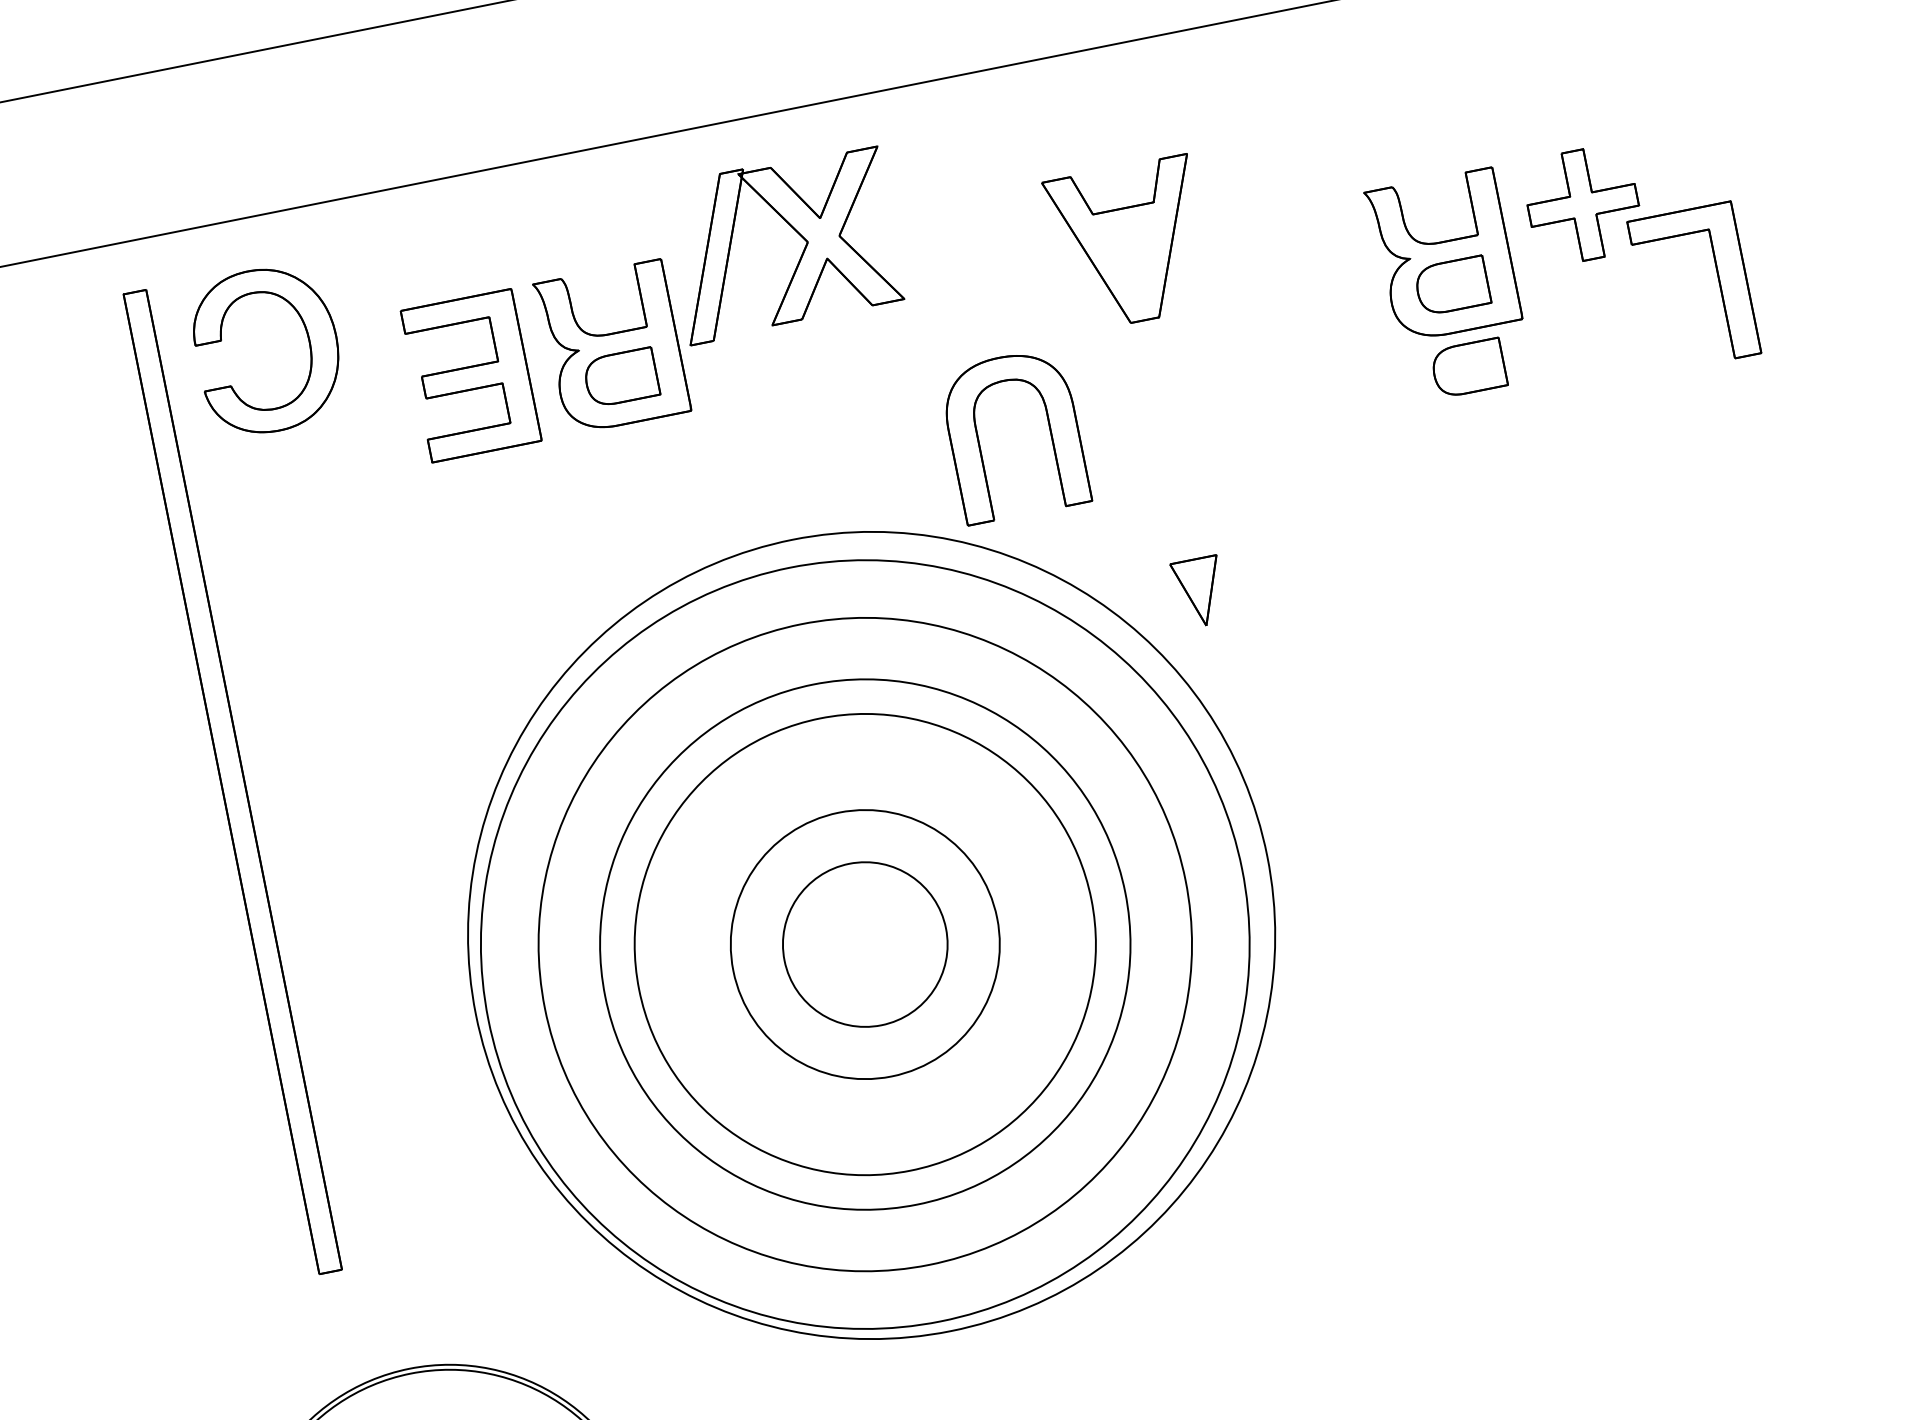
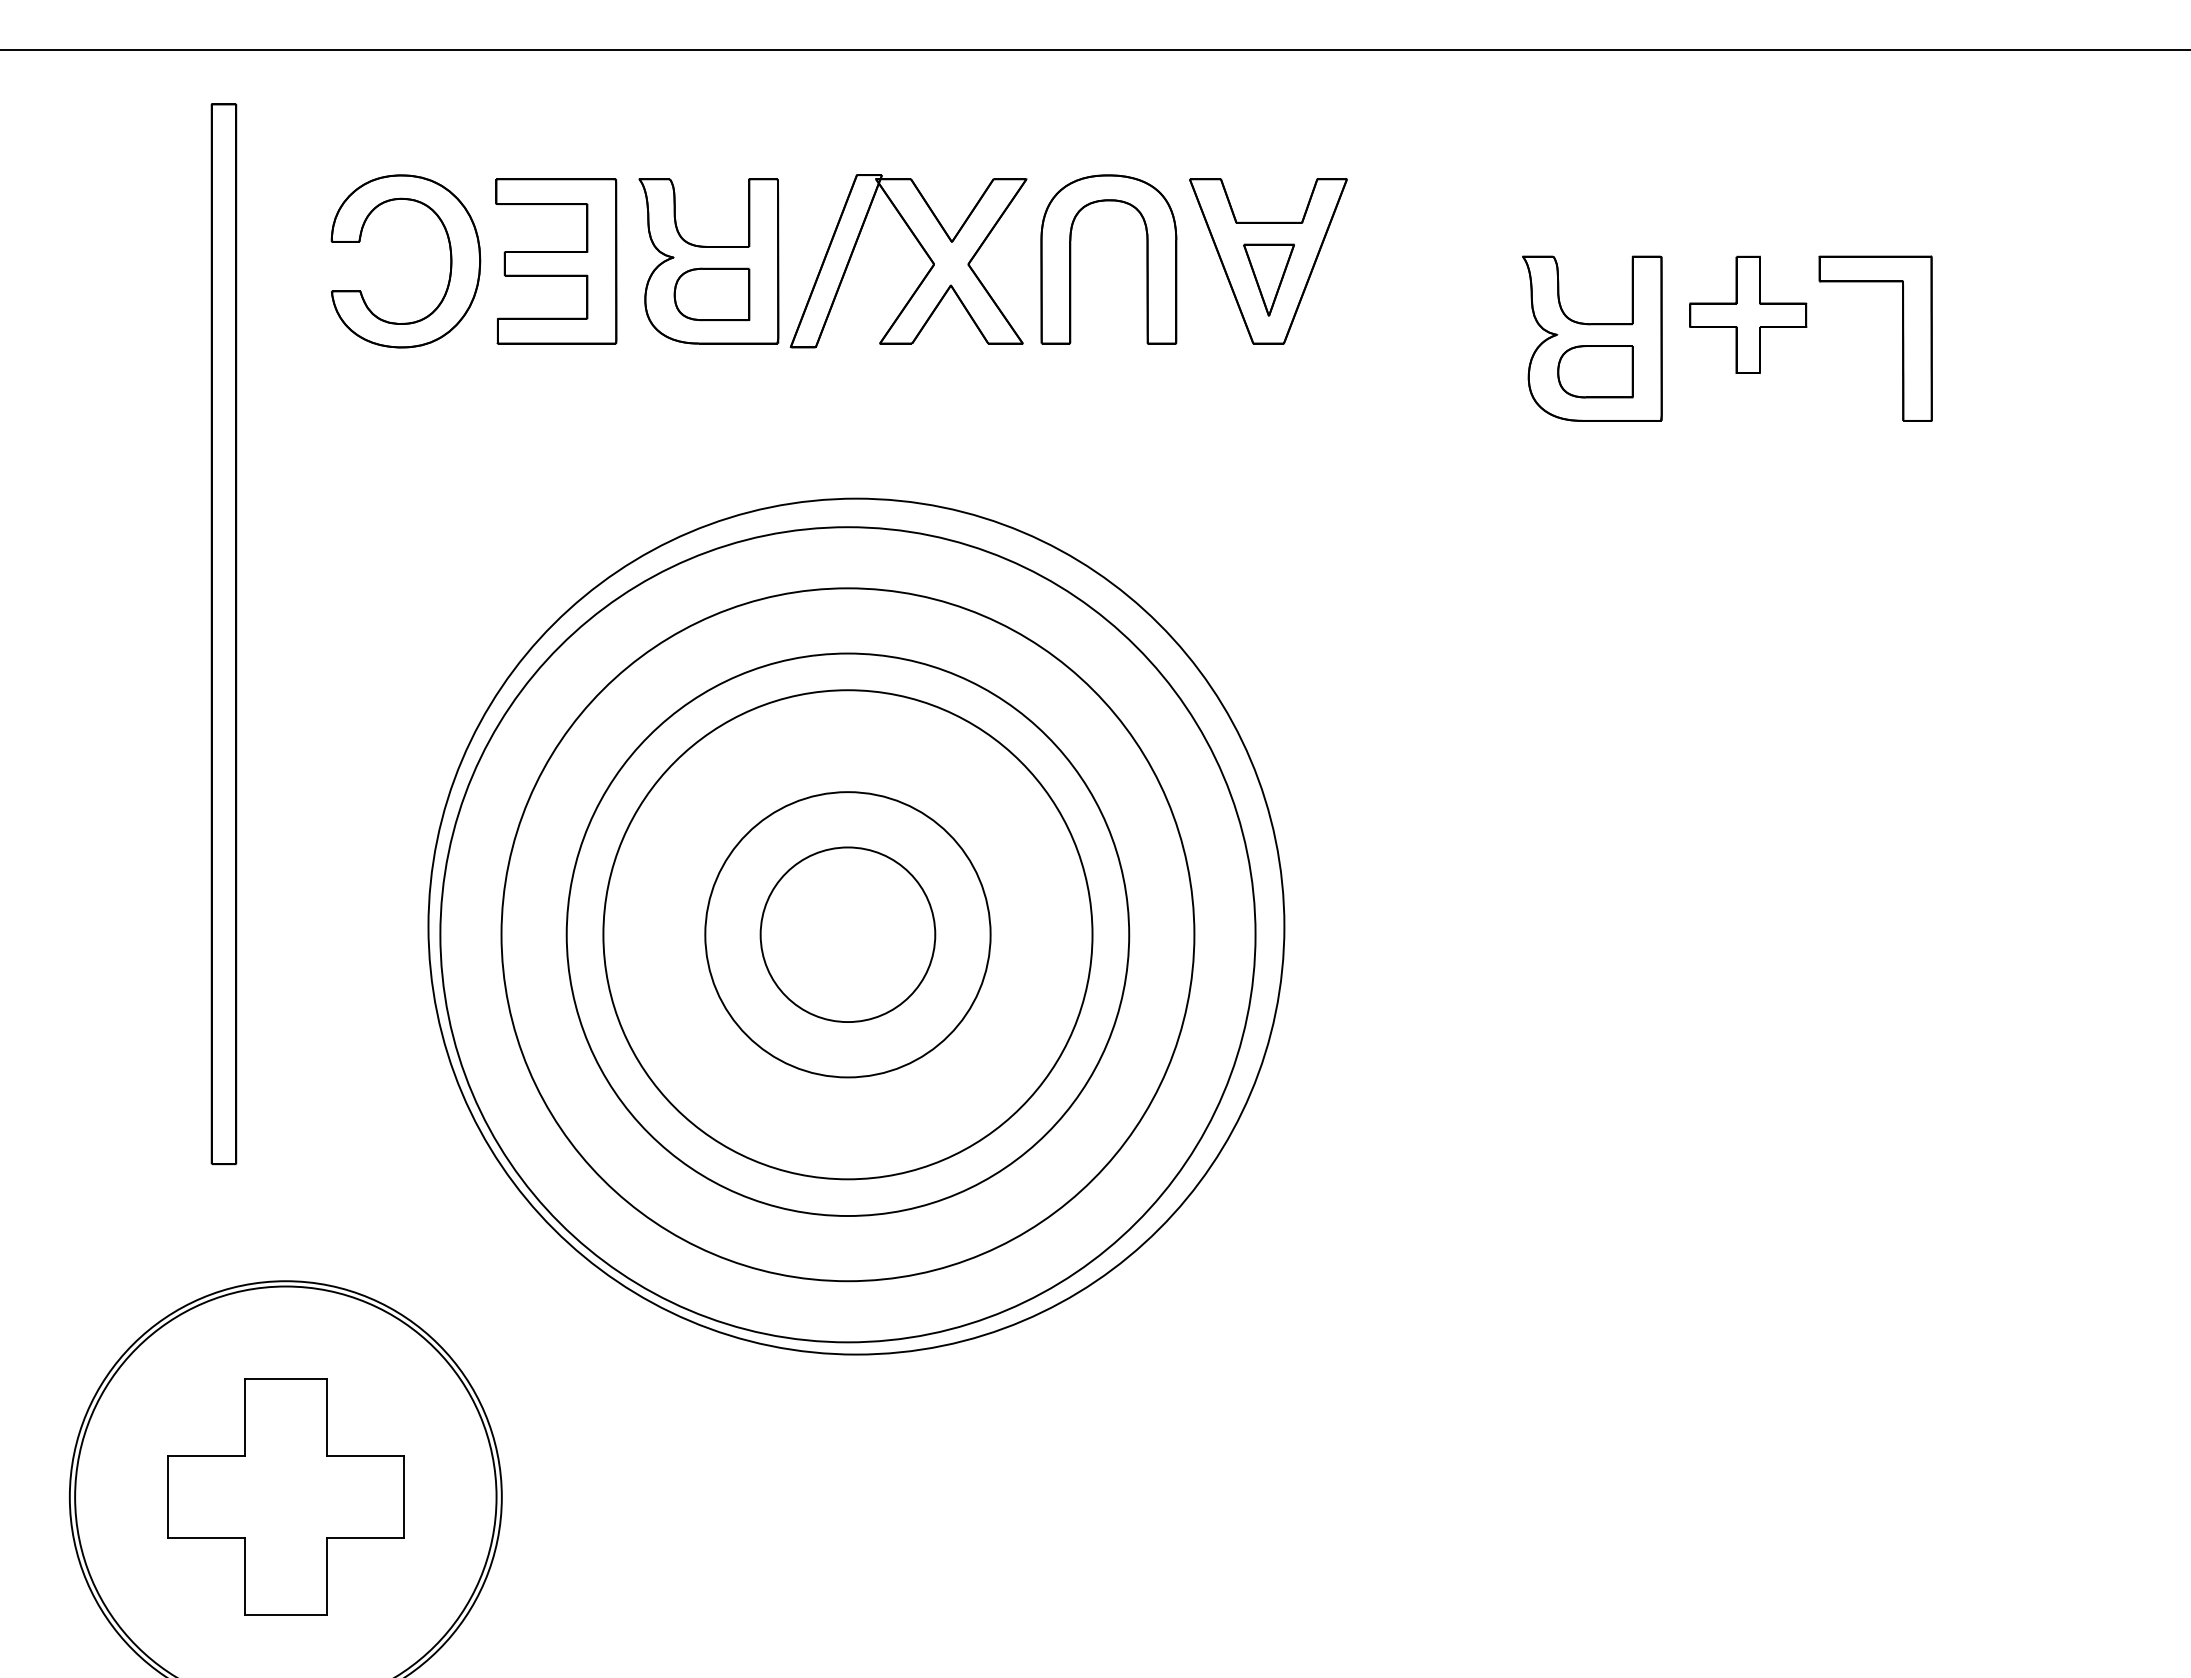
part: (796, 233) -> (924, 252), moved
part: (1719, 282) -> (1902, 338), moved
part: (308, 342) -> (450, 261), moved
part: (1468, 367) -> (1595, 460), removed
part: (979, 442) -> (1071, 259), moved
part: (1199, 592) -> (1268, 279), moved

